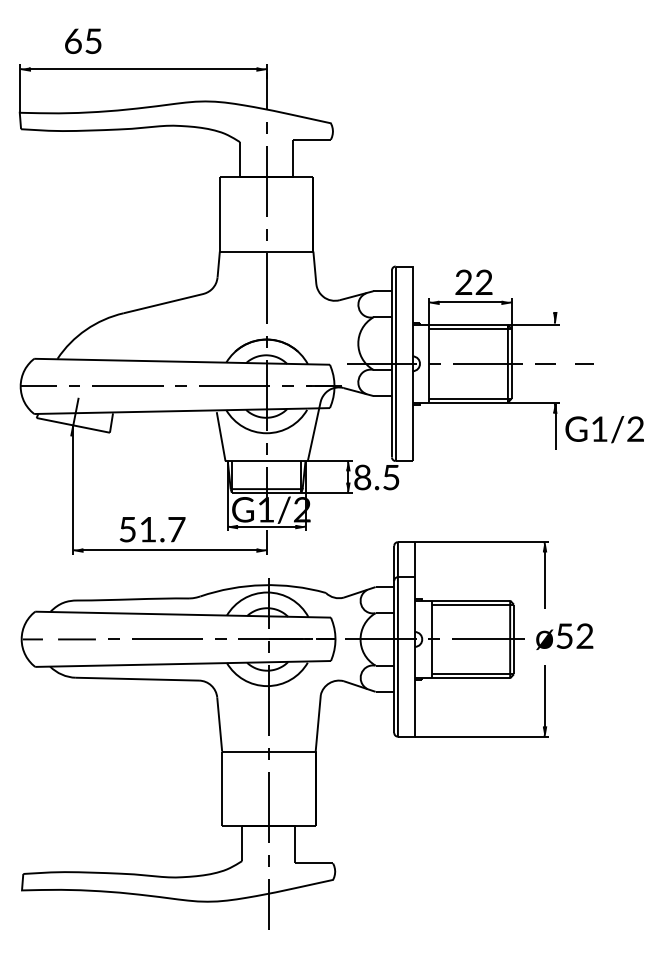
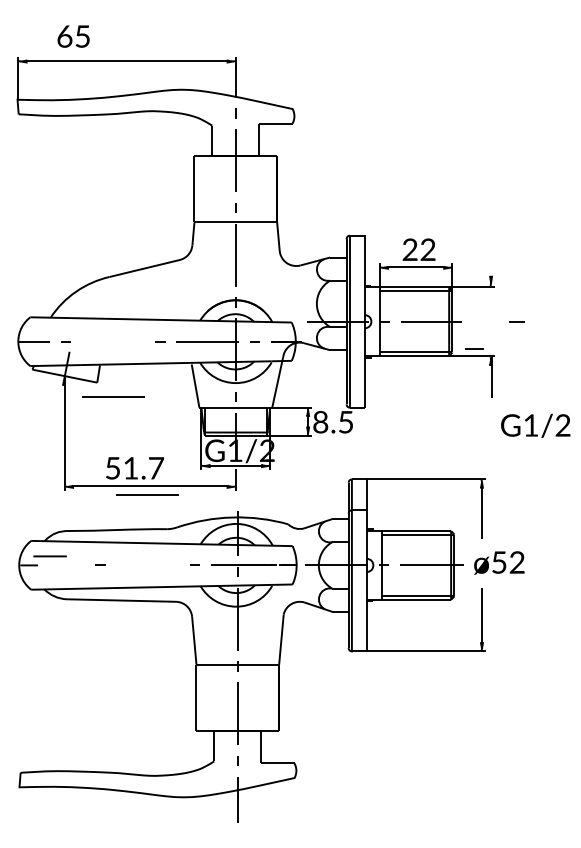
line: (545, 363) -> (474, 348), moved
line: (128, 386) -> (113, 396), moved
text: (604, 429) -> (535, 425), moved
line: (166, 638) -> (147, 494), moved
line: (76, 639) -> (49, 556), moved

